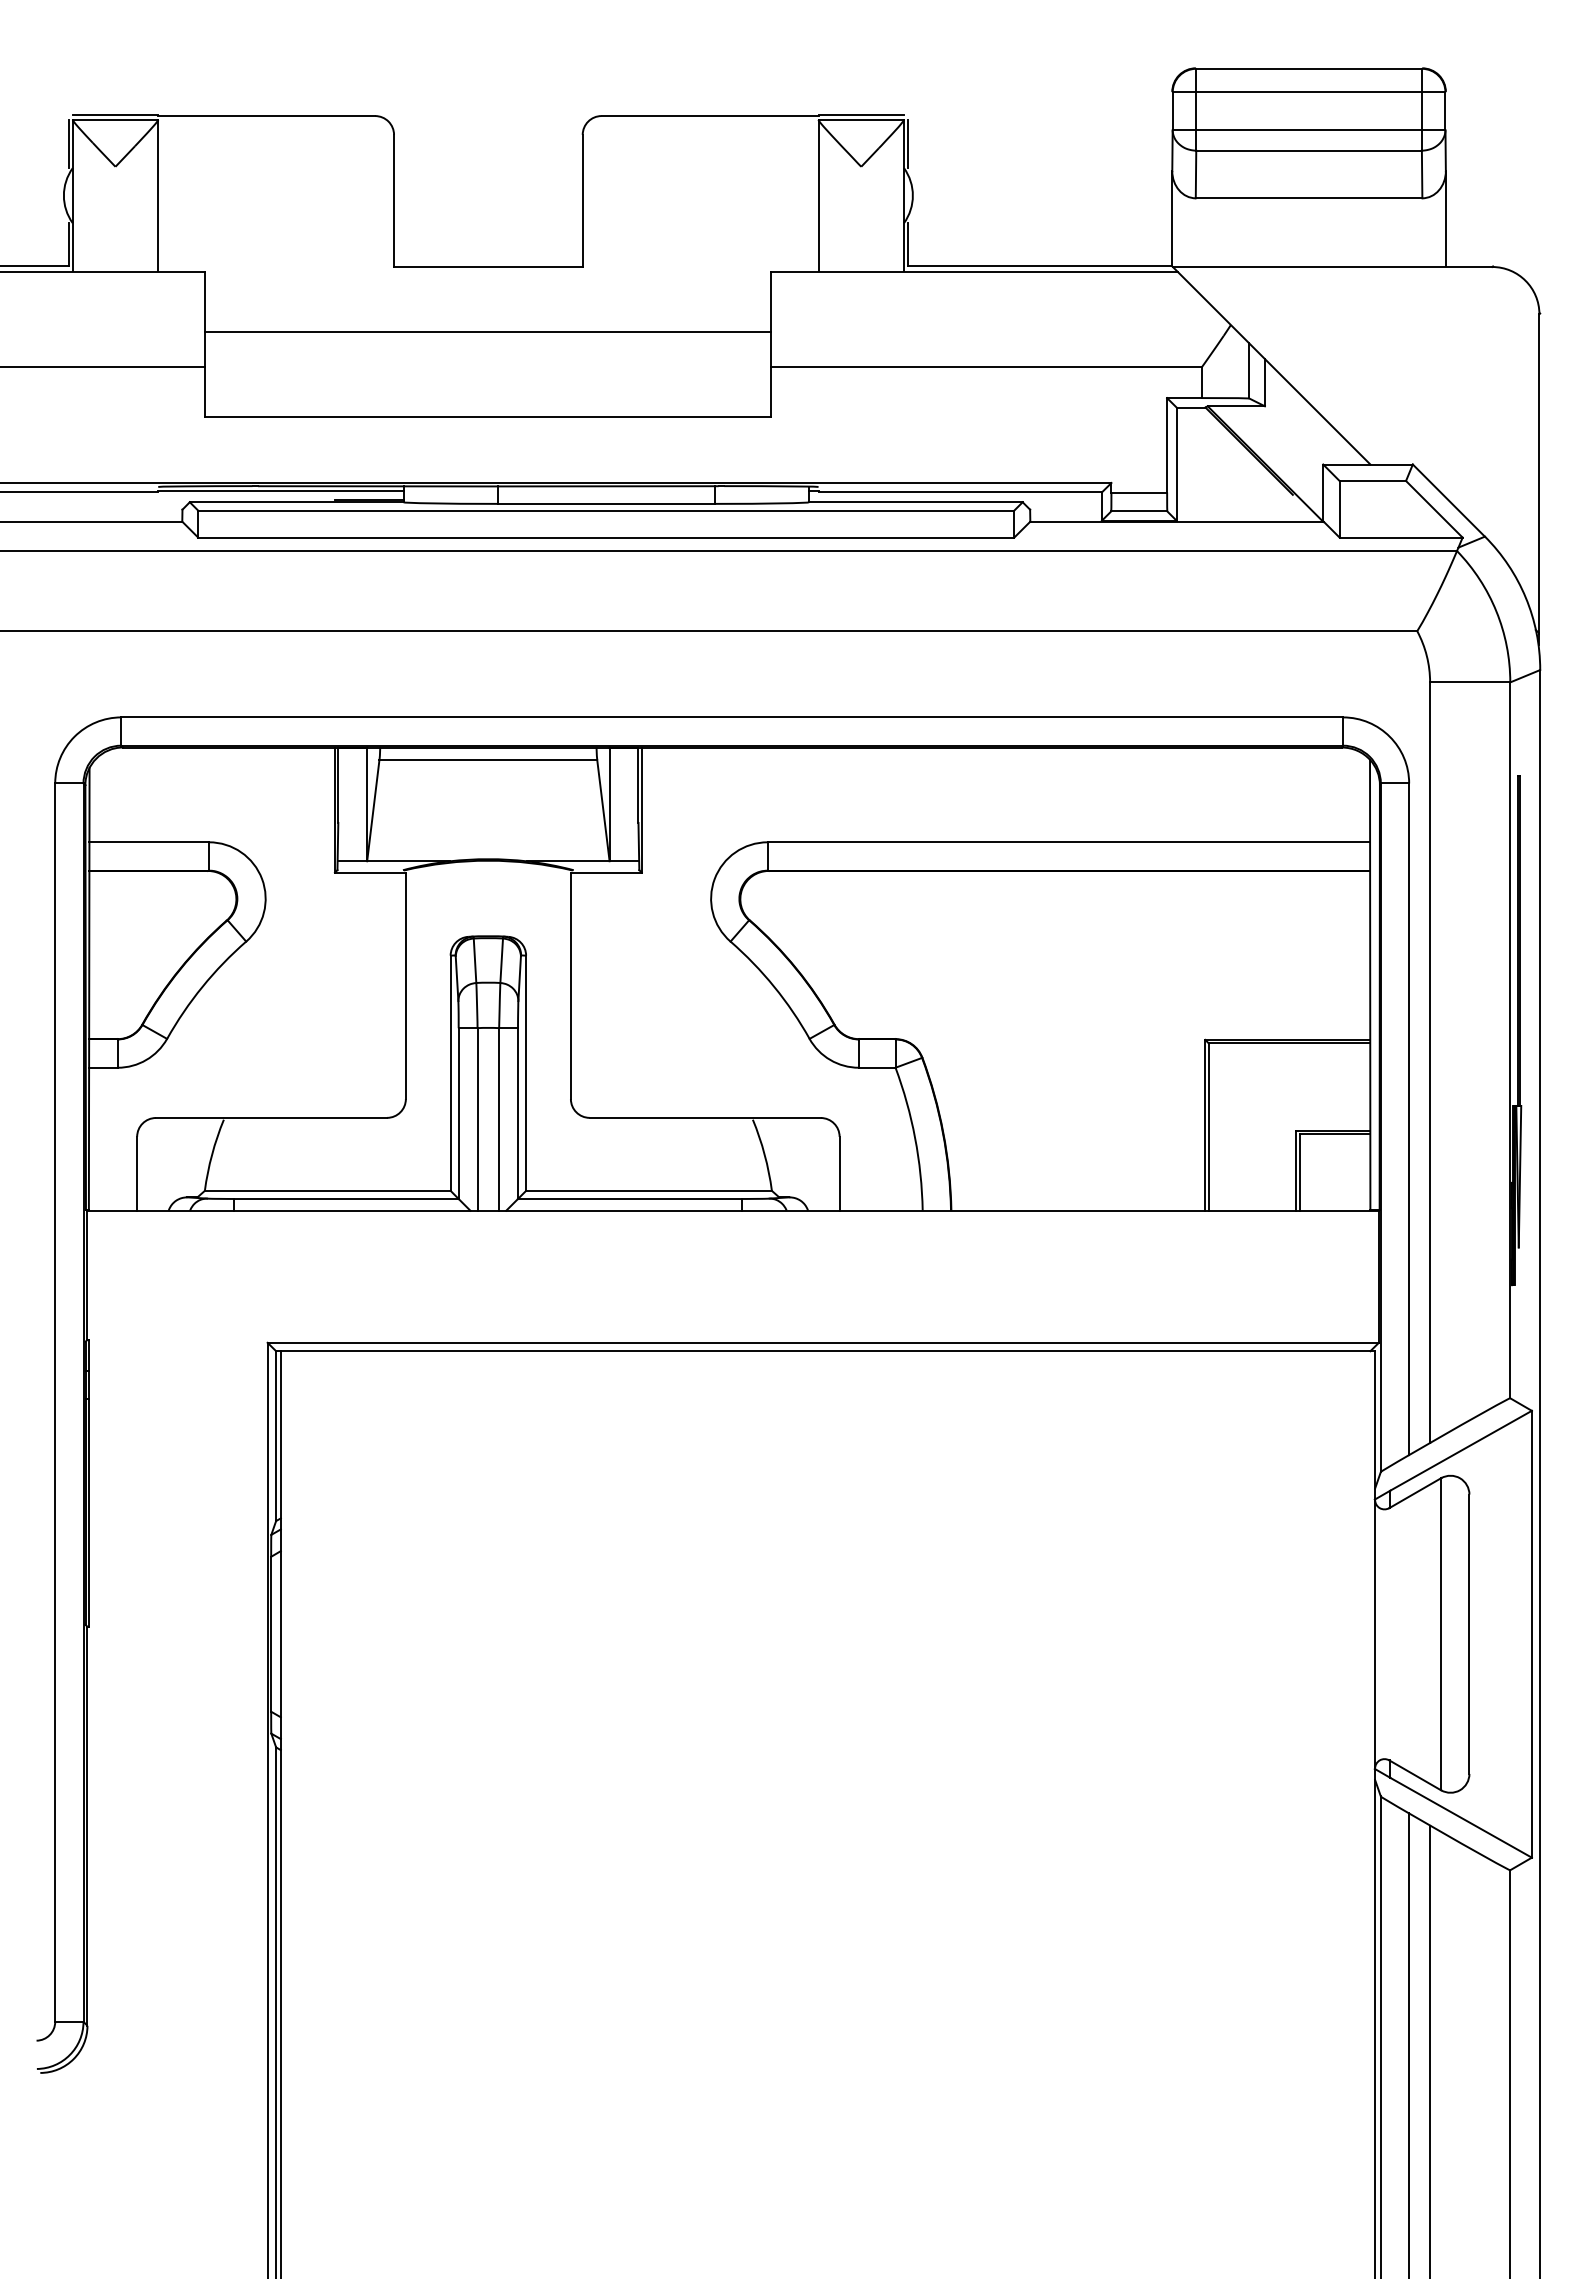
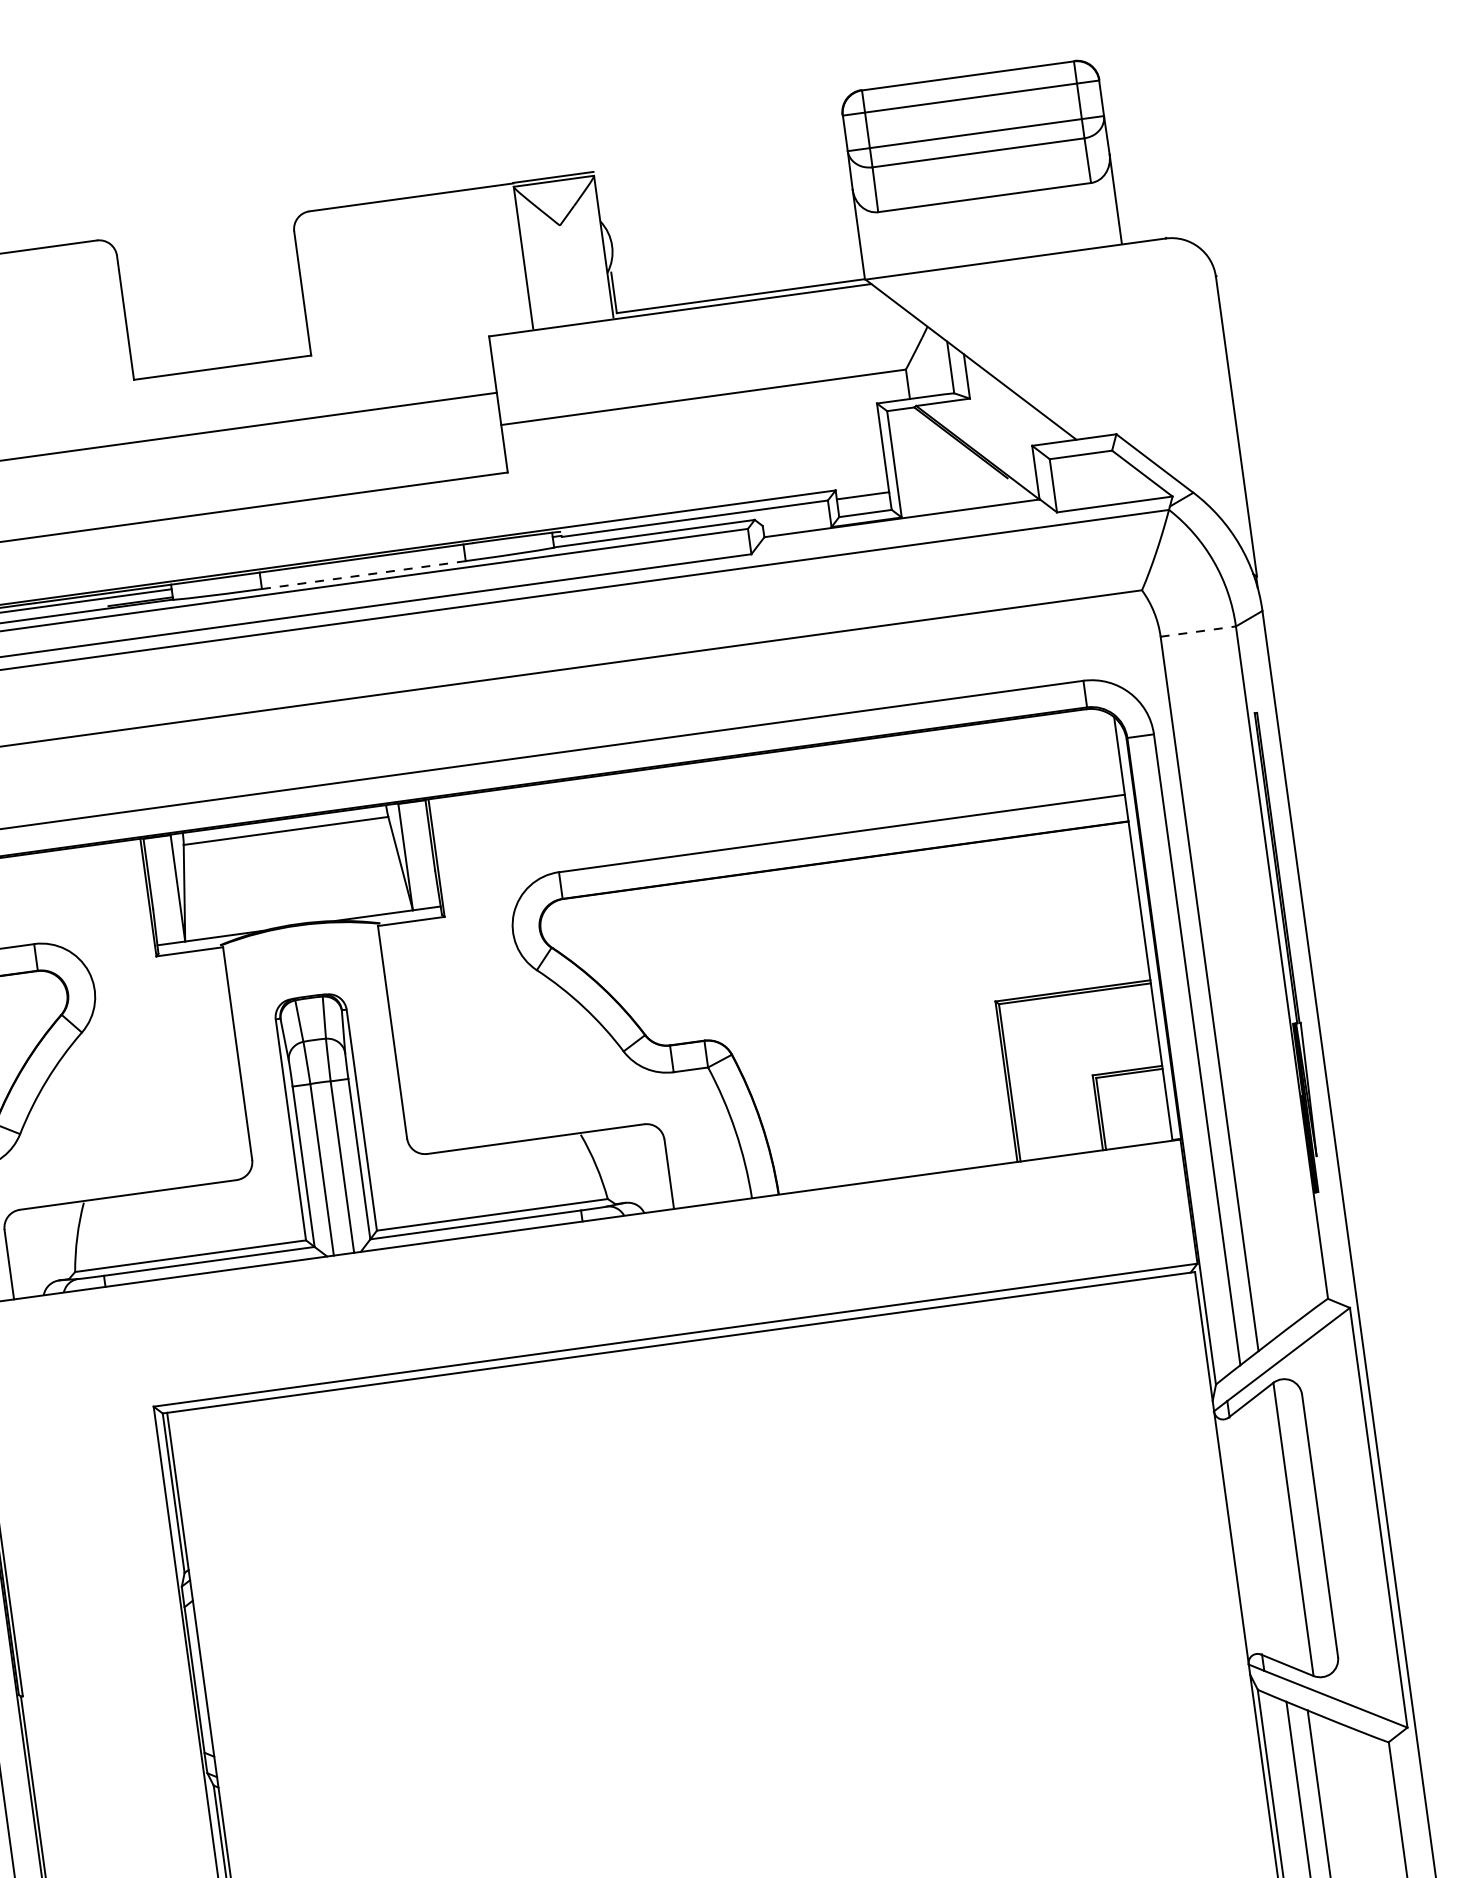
line: (908, 143) -> (601, 197), removed
line: (606, 503) -> (363, 574), solid -> dashed
line: (1470, 682) -> (1198, 631), solid -> dashed

